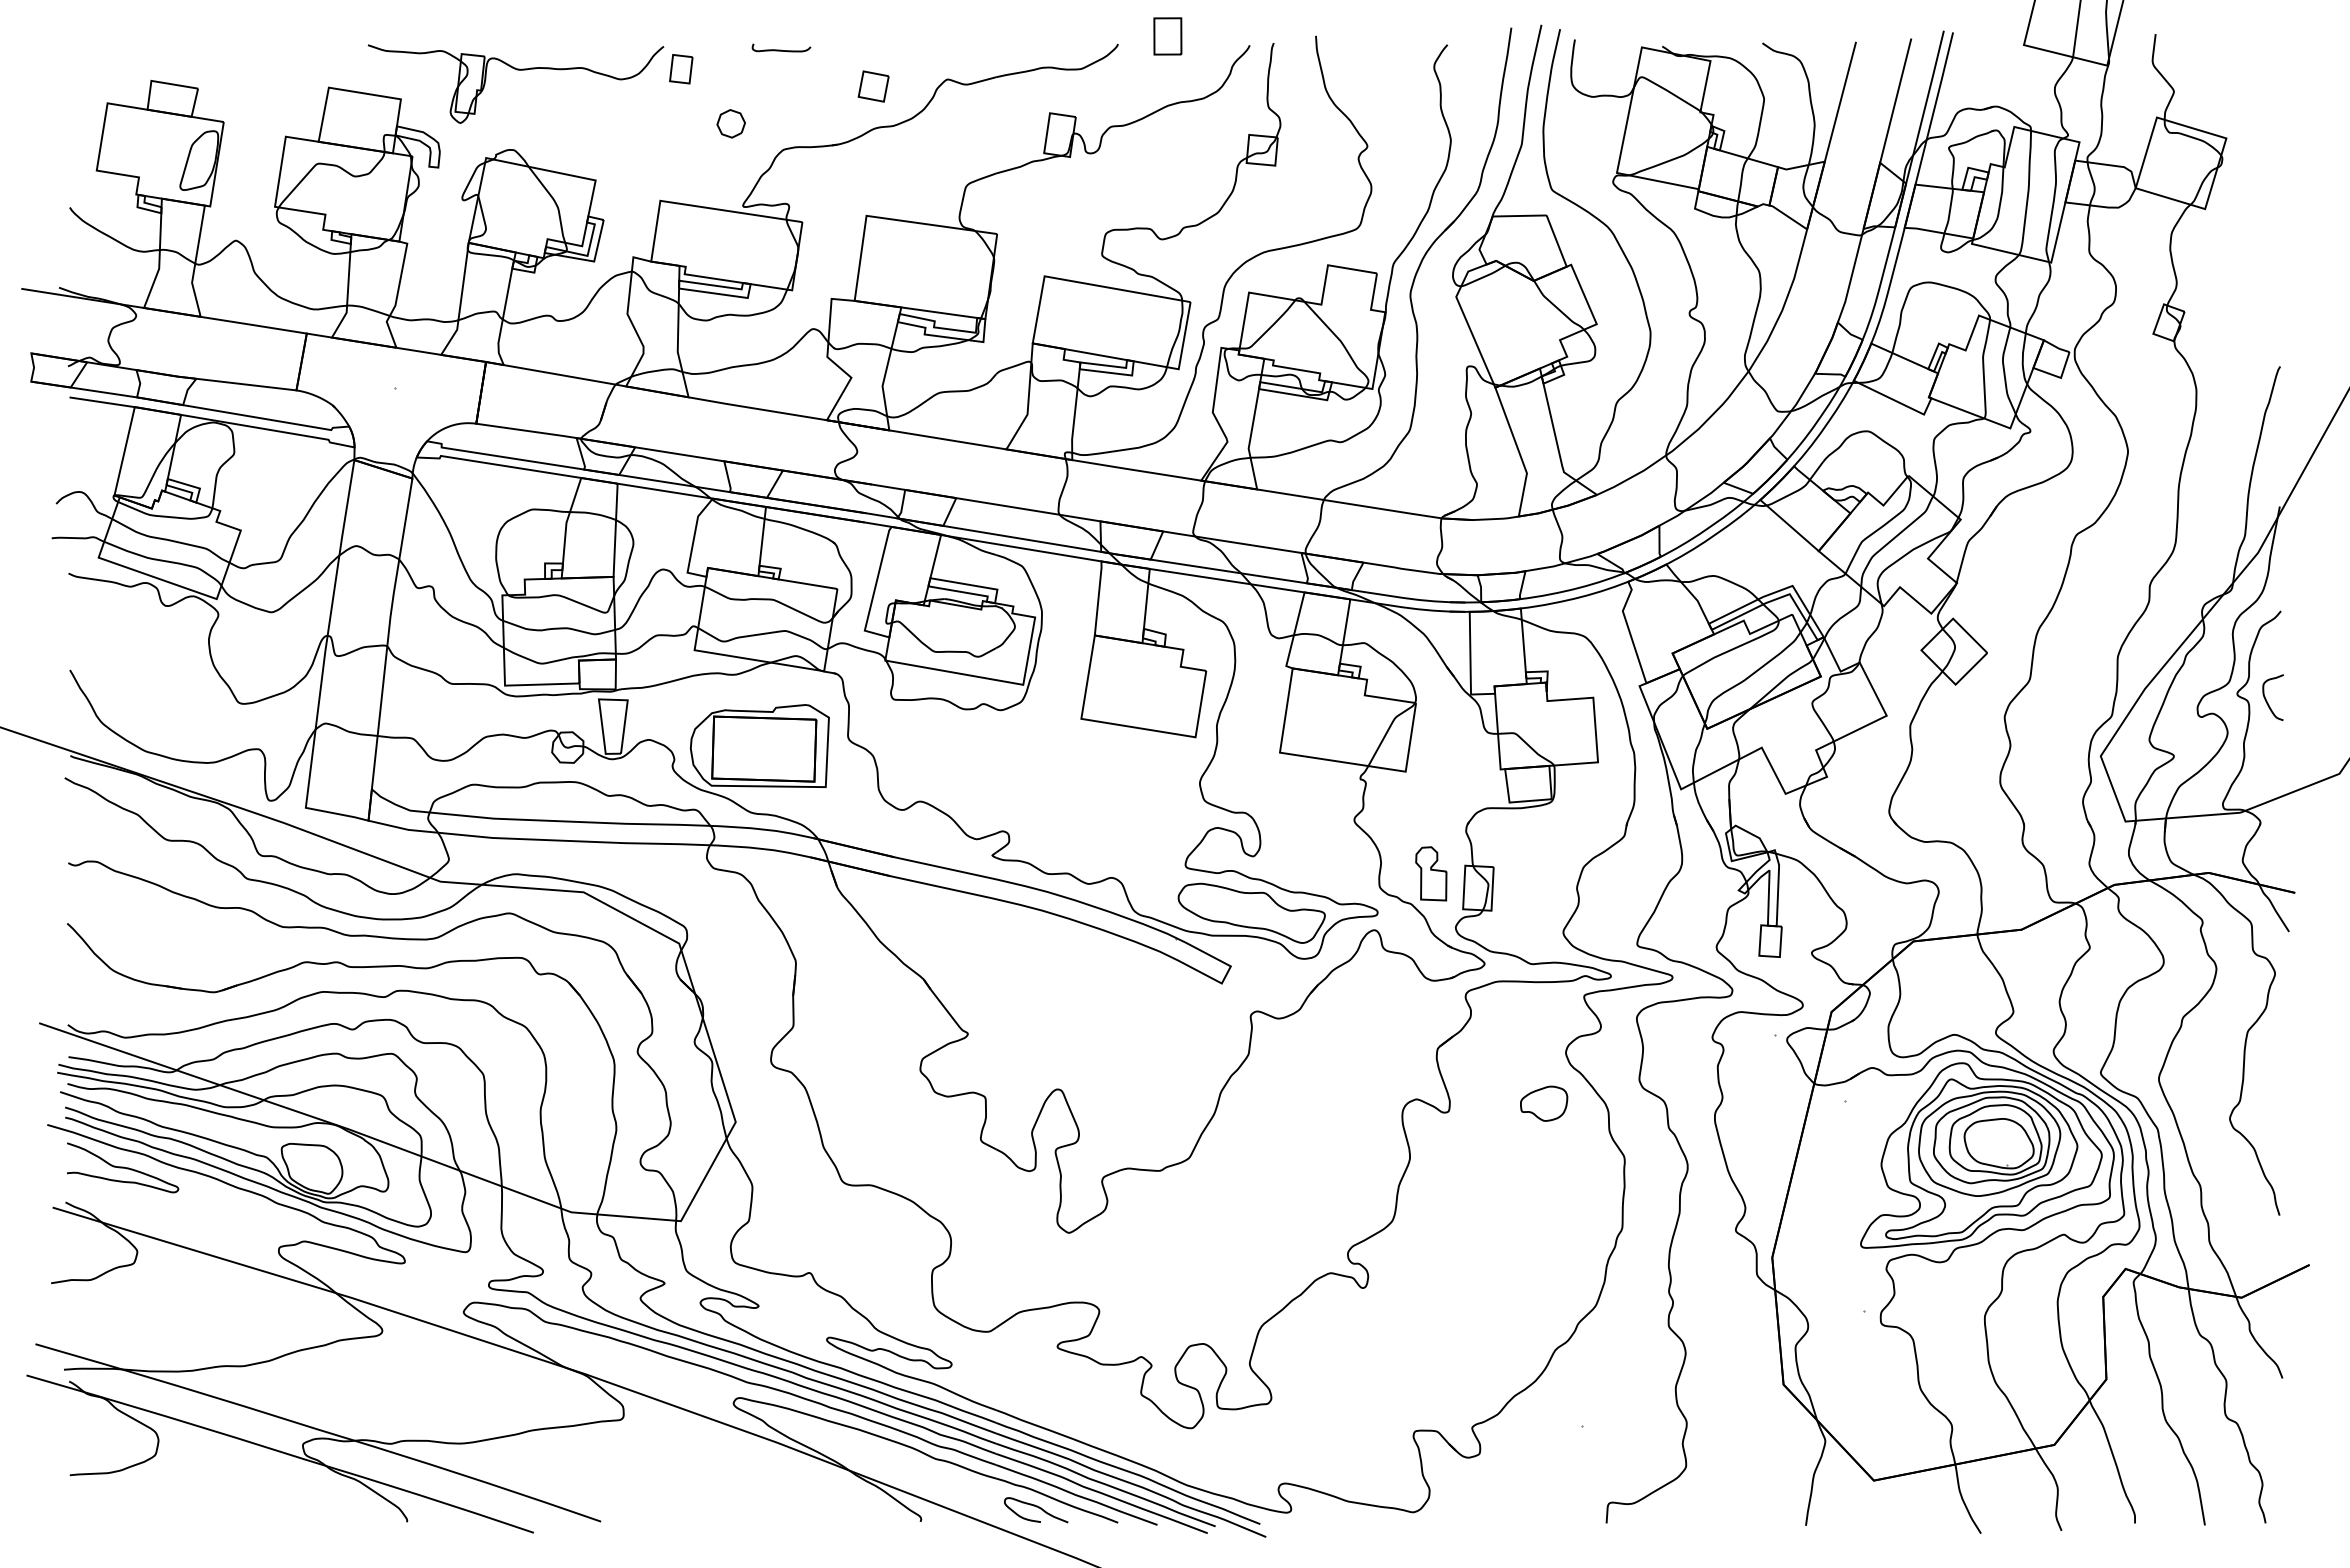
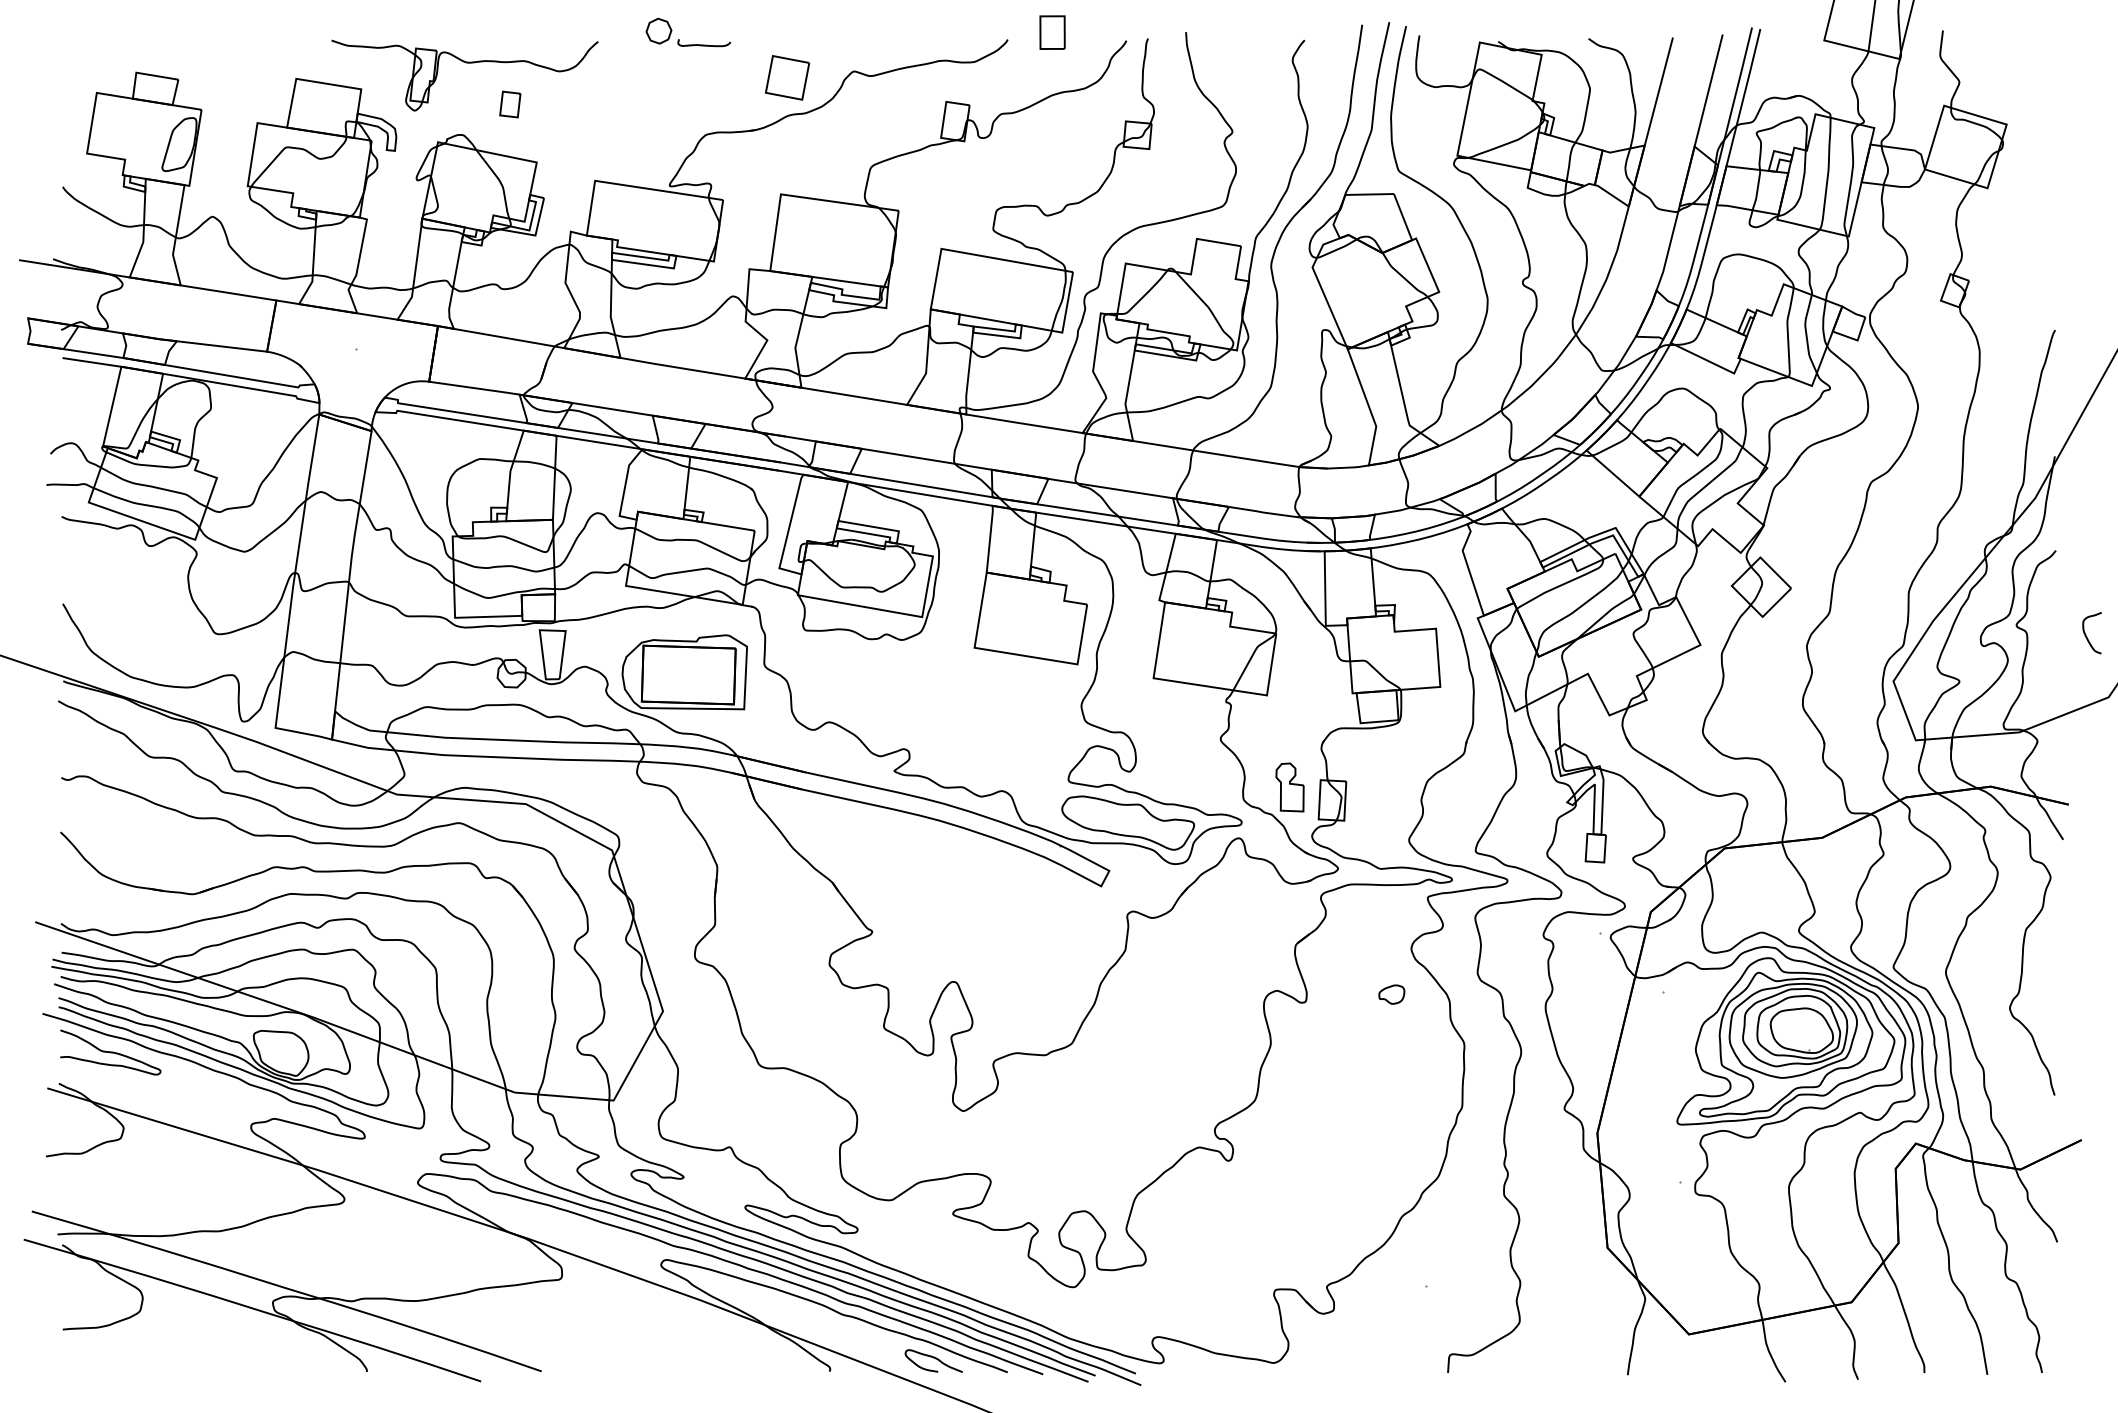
part: (681, 69) -> (510, 104), moved
part: (873, 86) -> (787, 77), size x1.6
part: (730, 123) -> (658, 30), moved
curve: (2266, 698) -> (2086, 633), moved
part: (1544, 1103) -> (1392, 994), size x0.6

